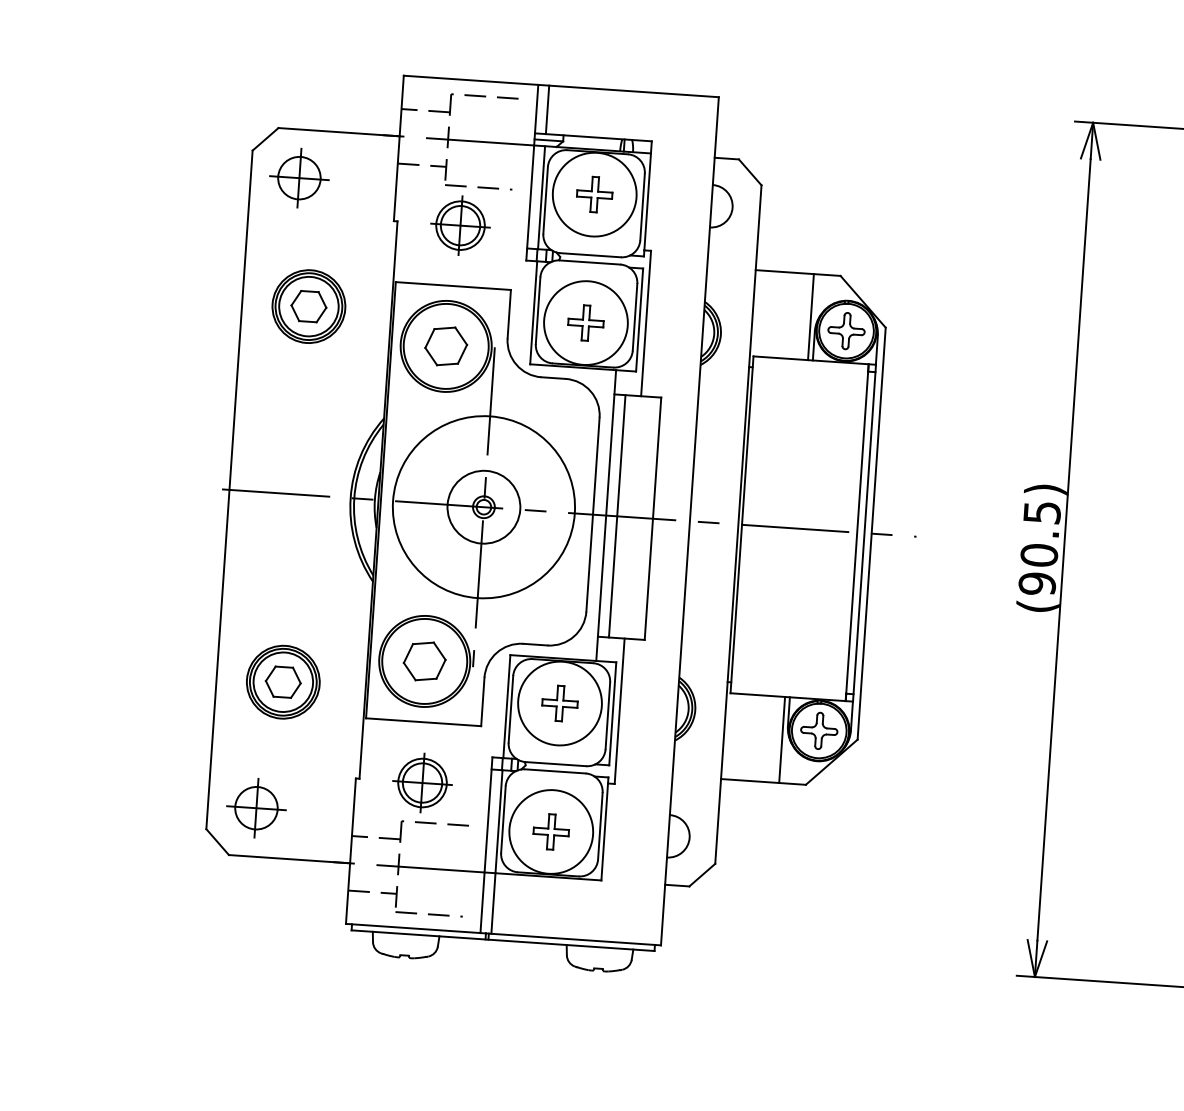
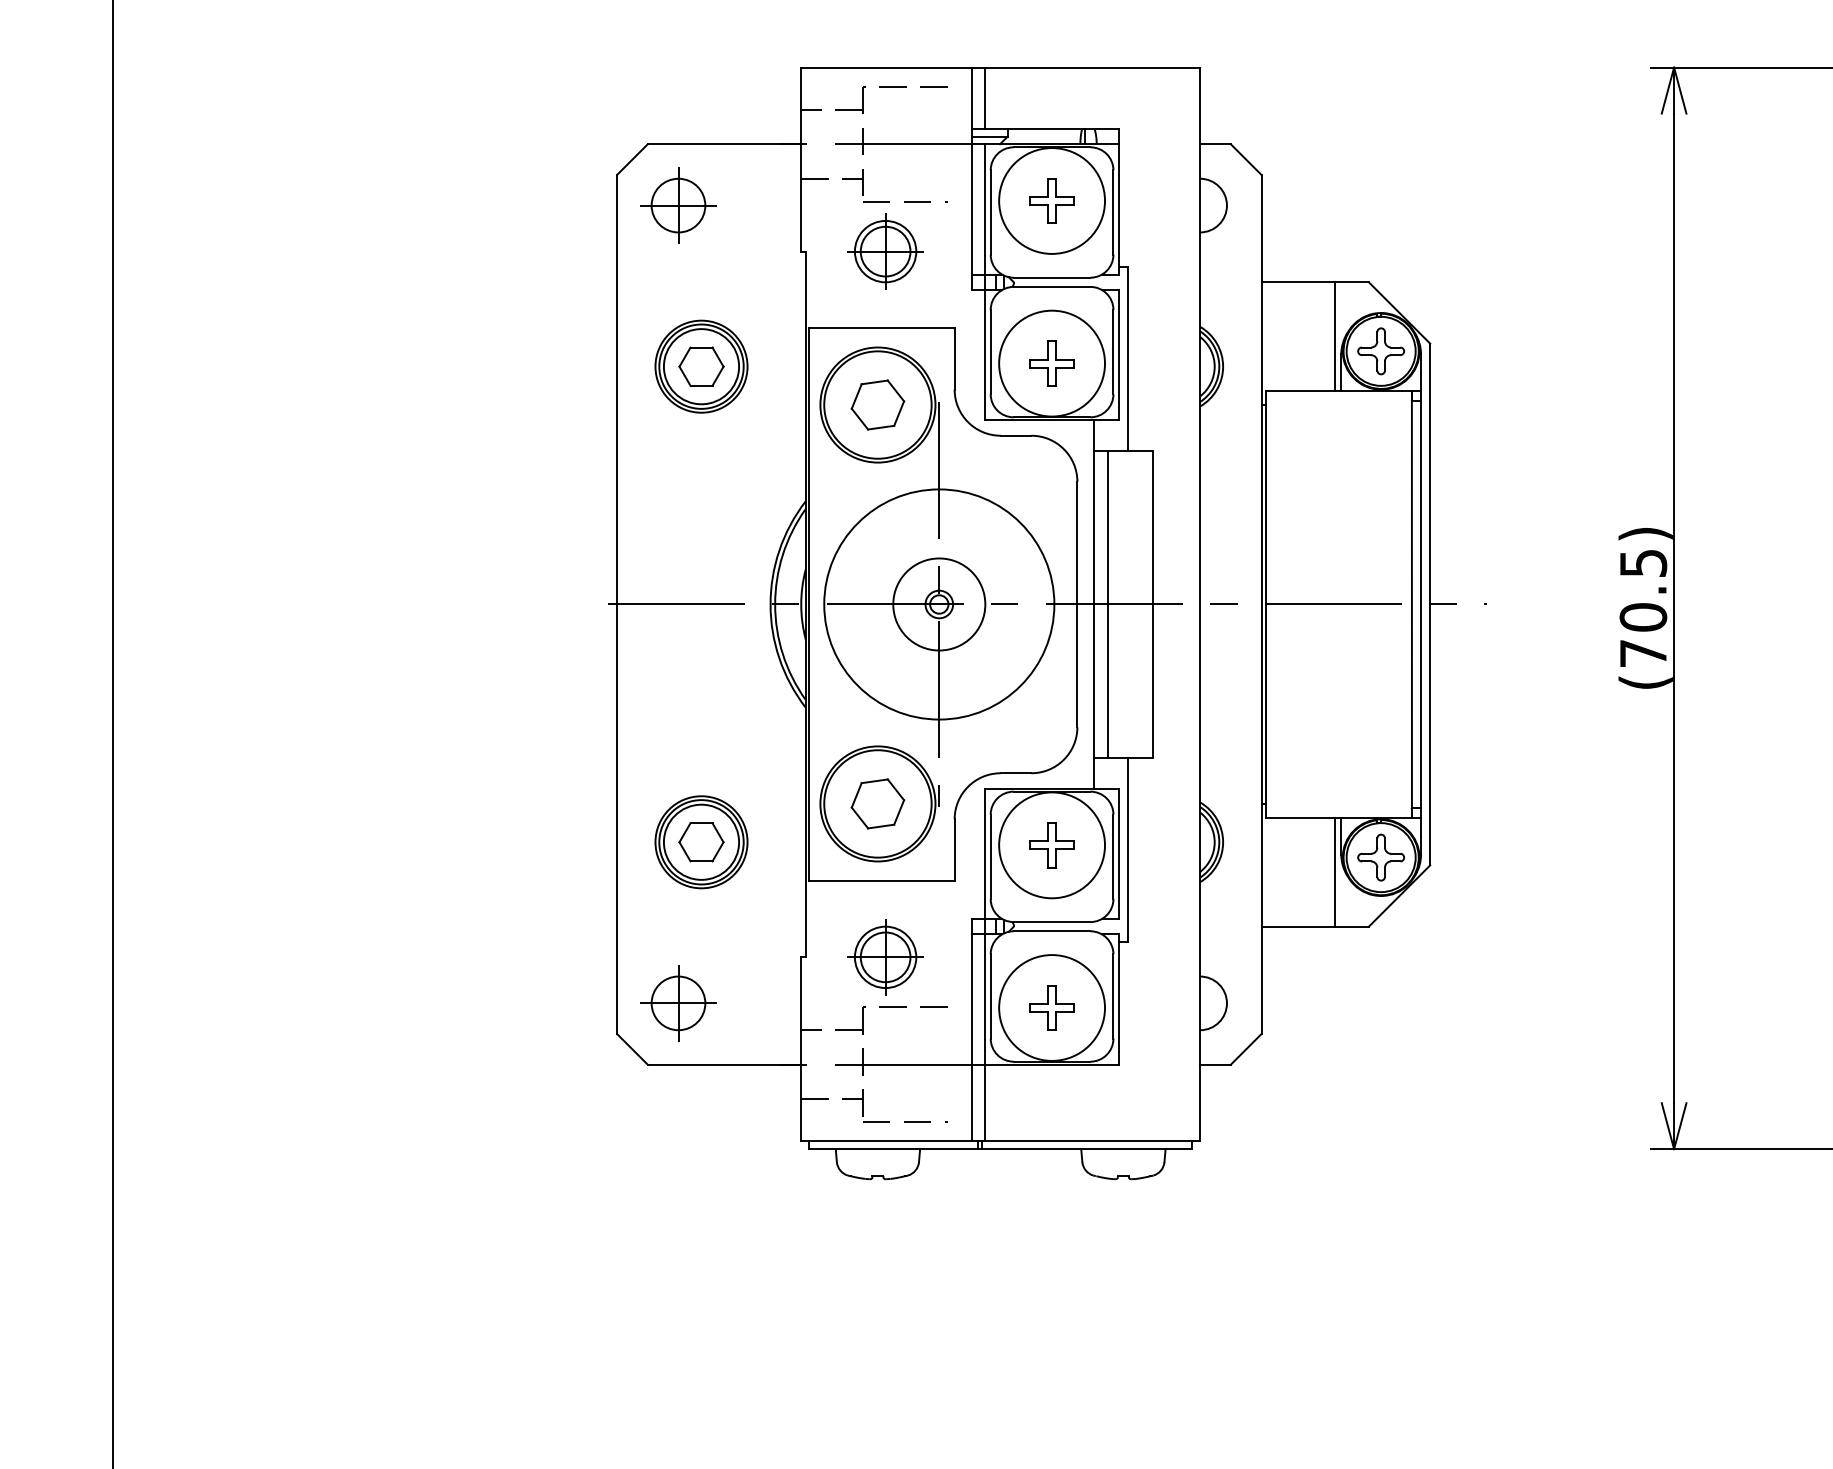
text: (1037, 583) -> (1643, 653), (90.5) -> (70.5)

